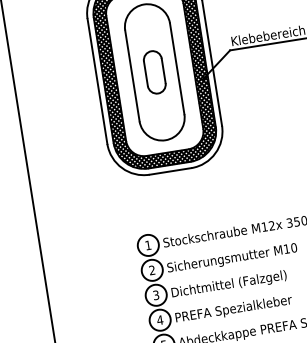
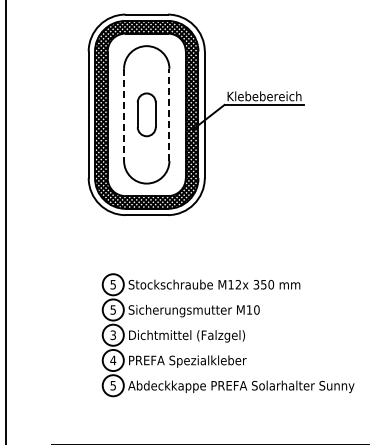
line: (177, 68) -> (169, 114), solid -> dashed
line: (132, 76) -> (124, 115), solid -> dashed
text: (147, 245) -> (112, 284), 1 -> 5
text: (151, 269) -> (112, 309), 2 -> 5

